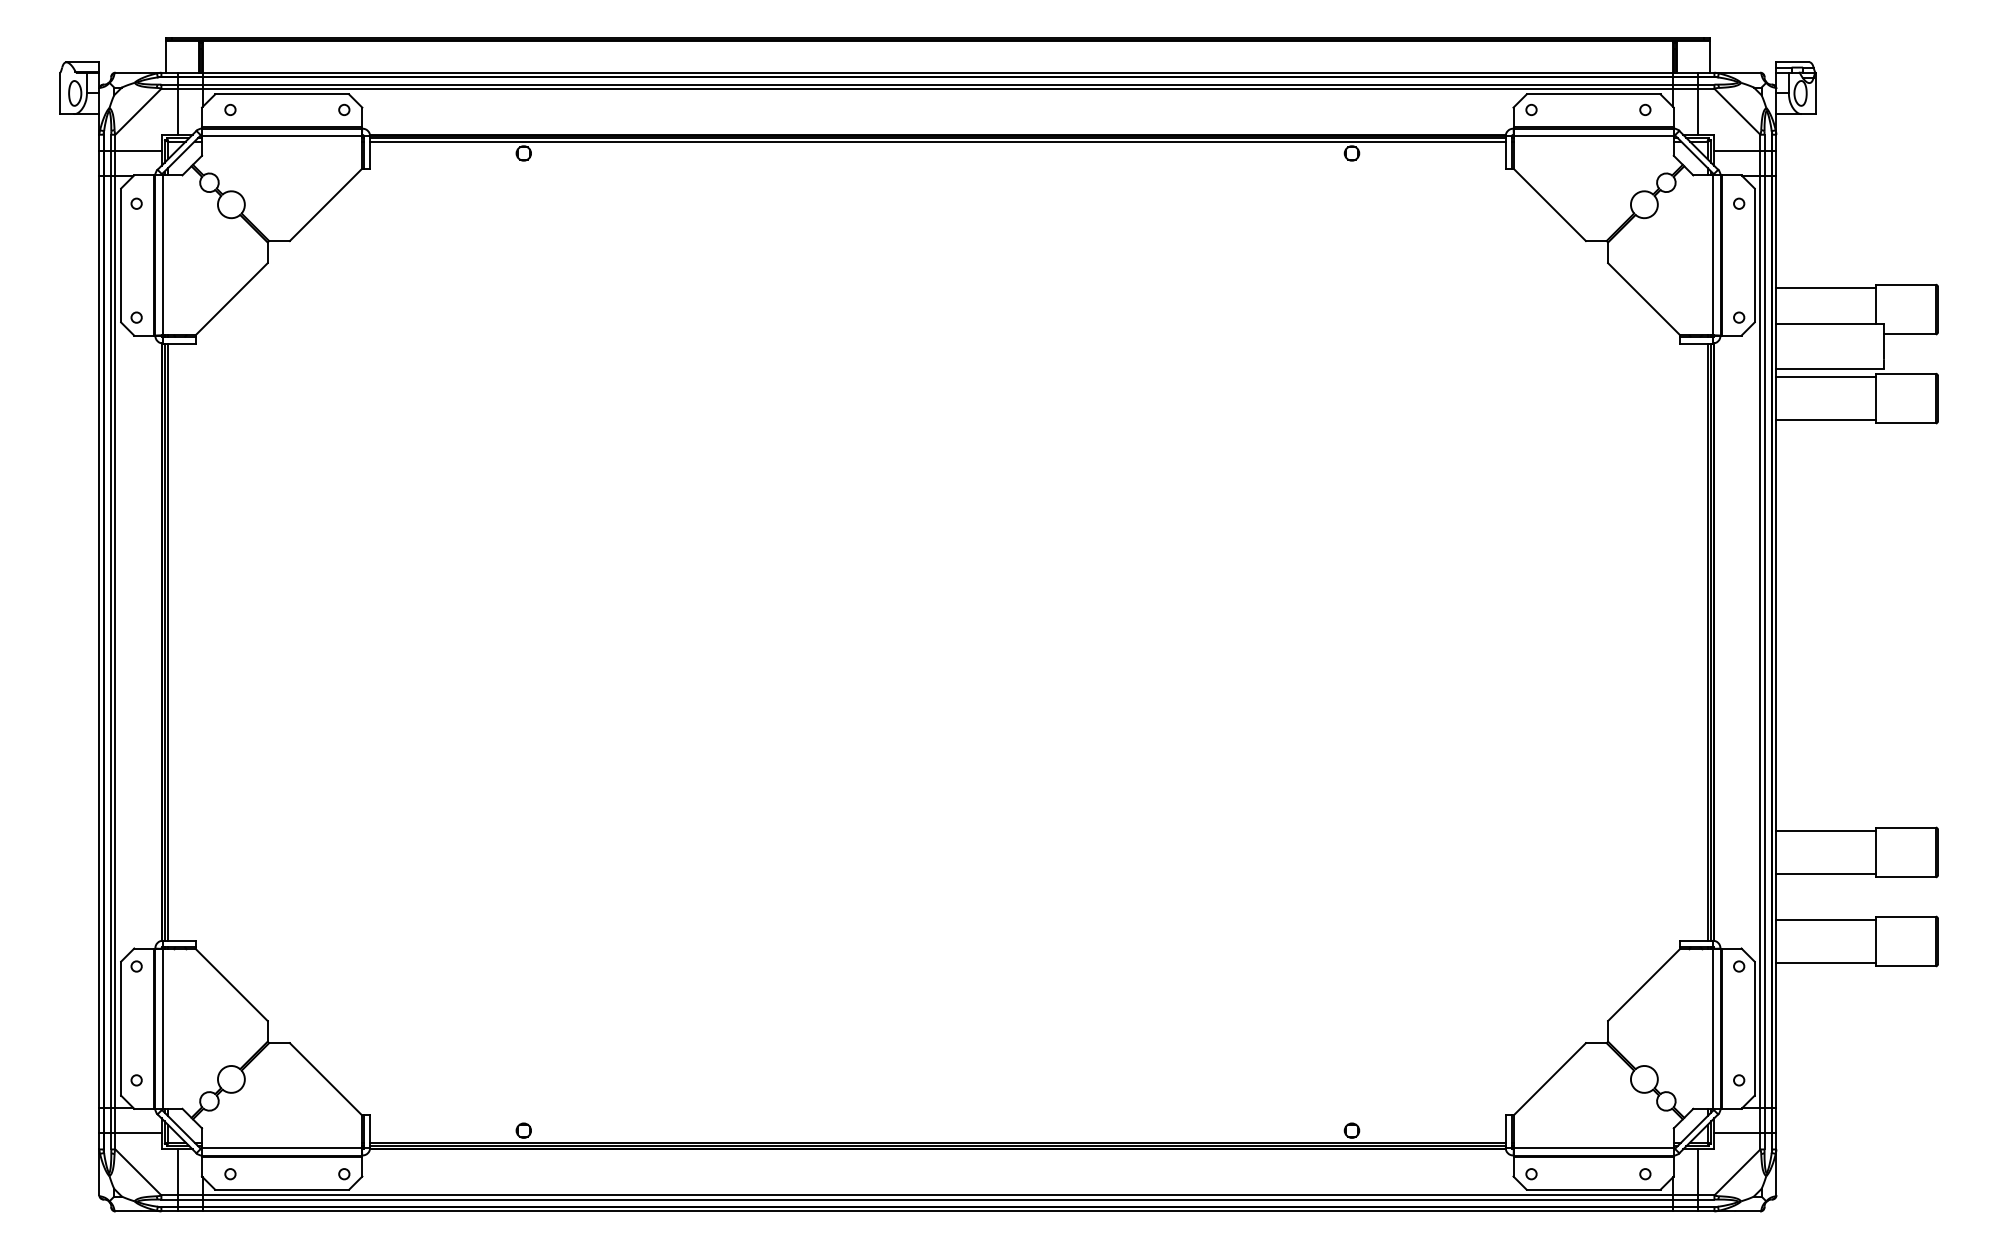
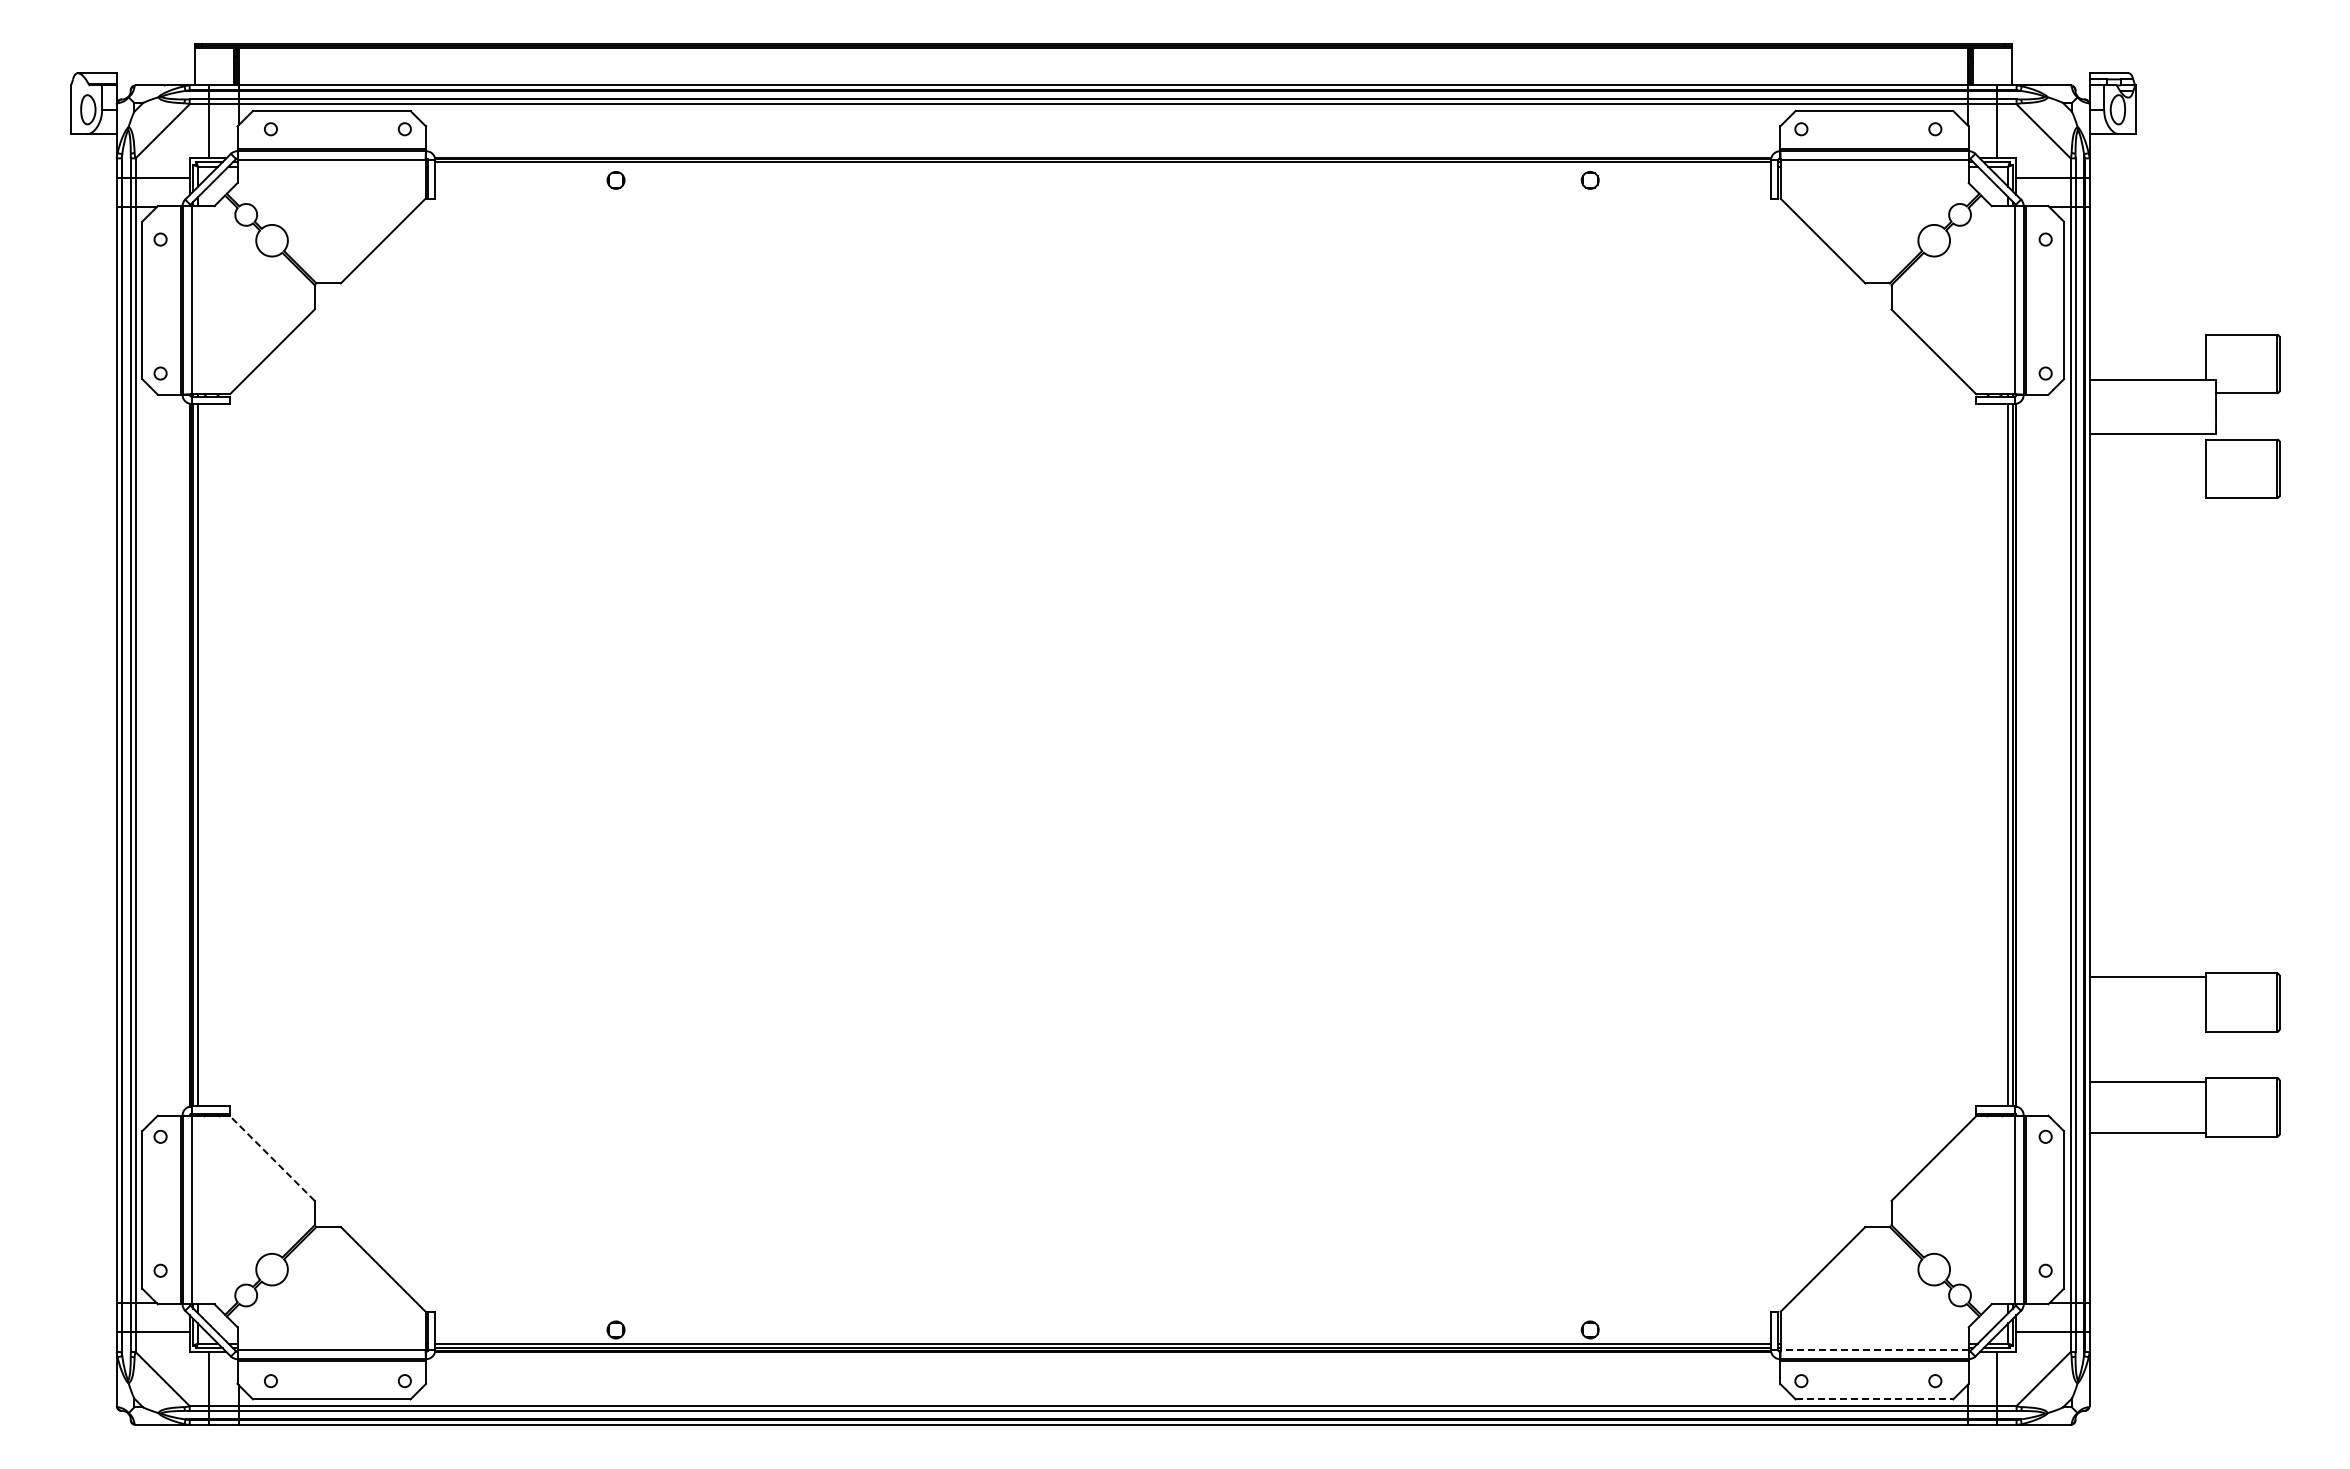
line: (937, 141) -> (1102, 166), removed
line: (1825, 287) -> (2147, 338), removed
line: (1825, 377) -> (2147, 443), removed
line: (1825, 420) -> (2147, 494), removed
line: (1825, 874) -> (2147, 1028), removed
line: (231, 984) -> (272, 1158), solid -> dashed
line: (1593, 1147) -> (1874, 1349), solid -> dashed
line: (1593, 1189) -> (1874, 1399), solid -> dashed

